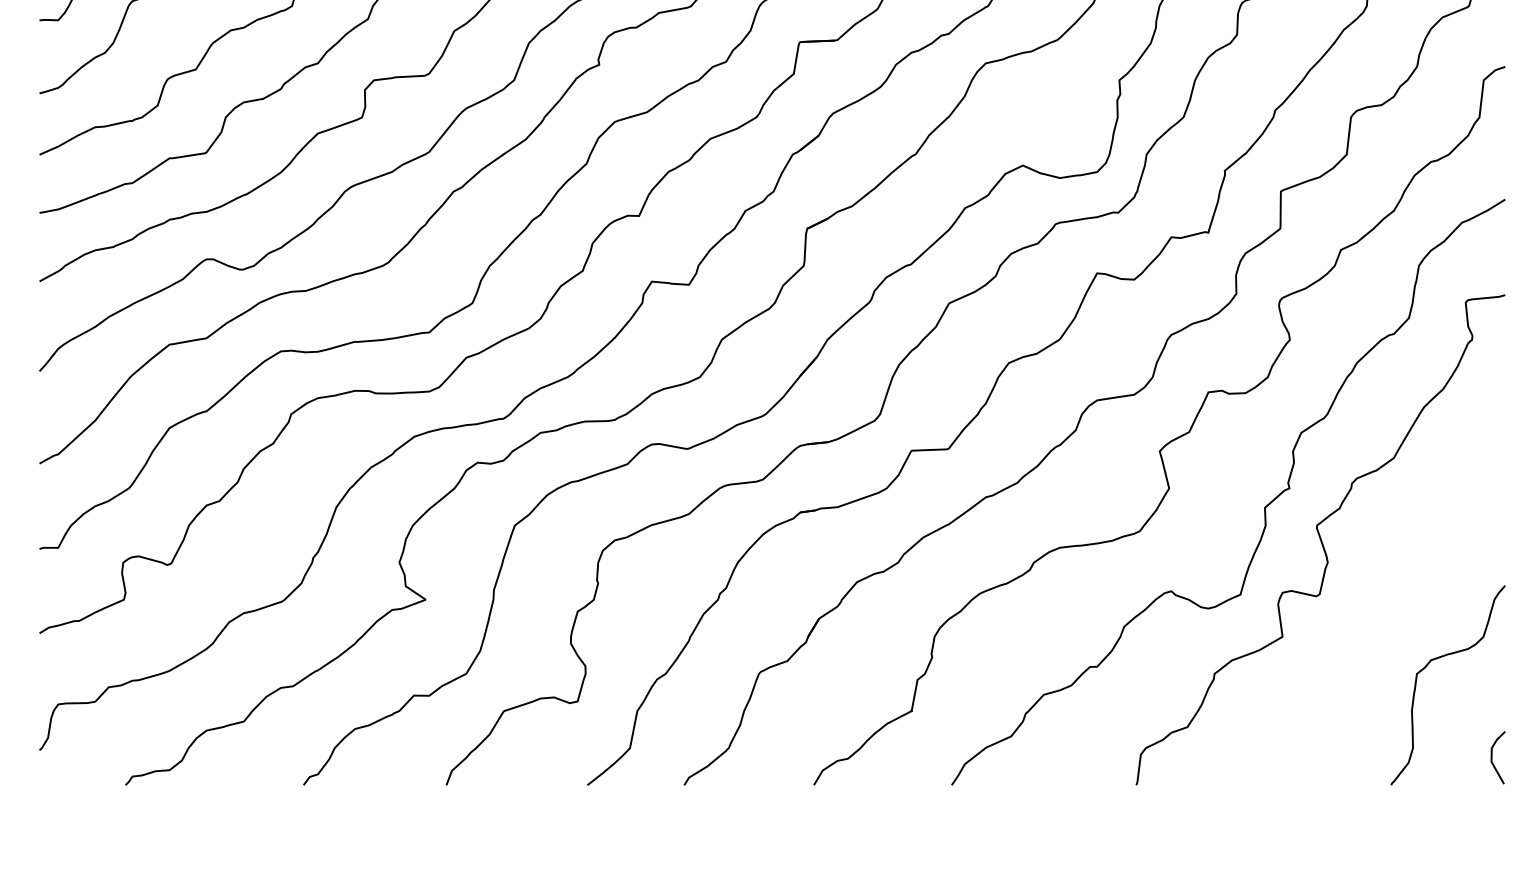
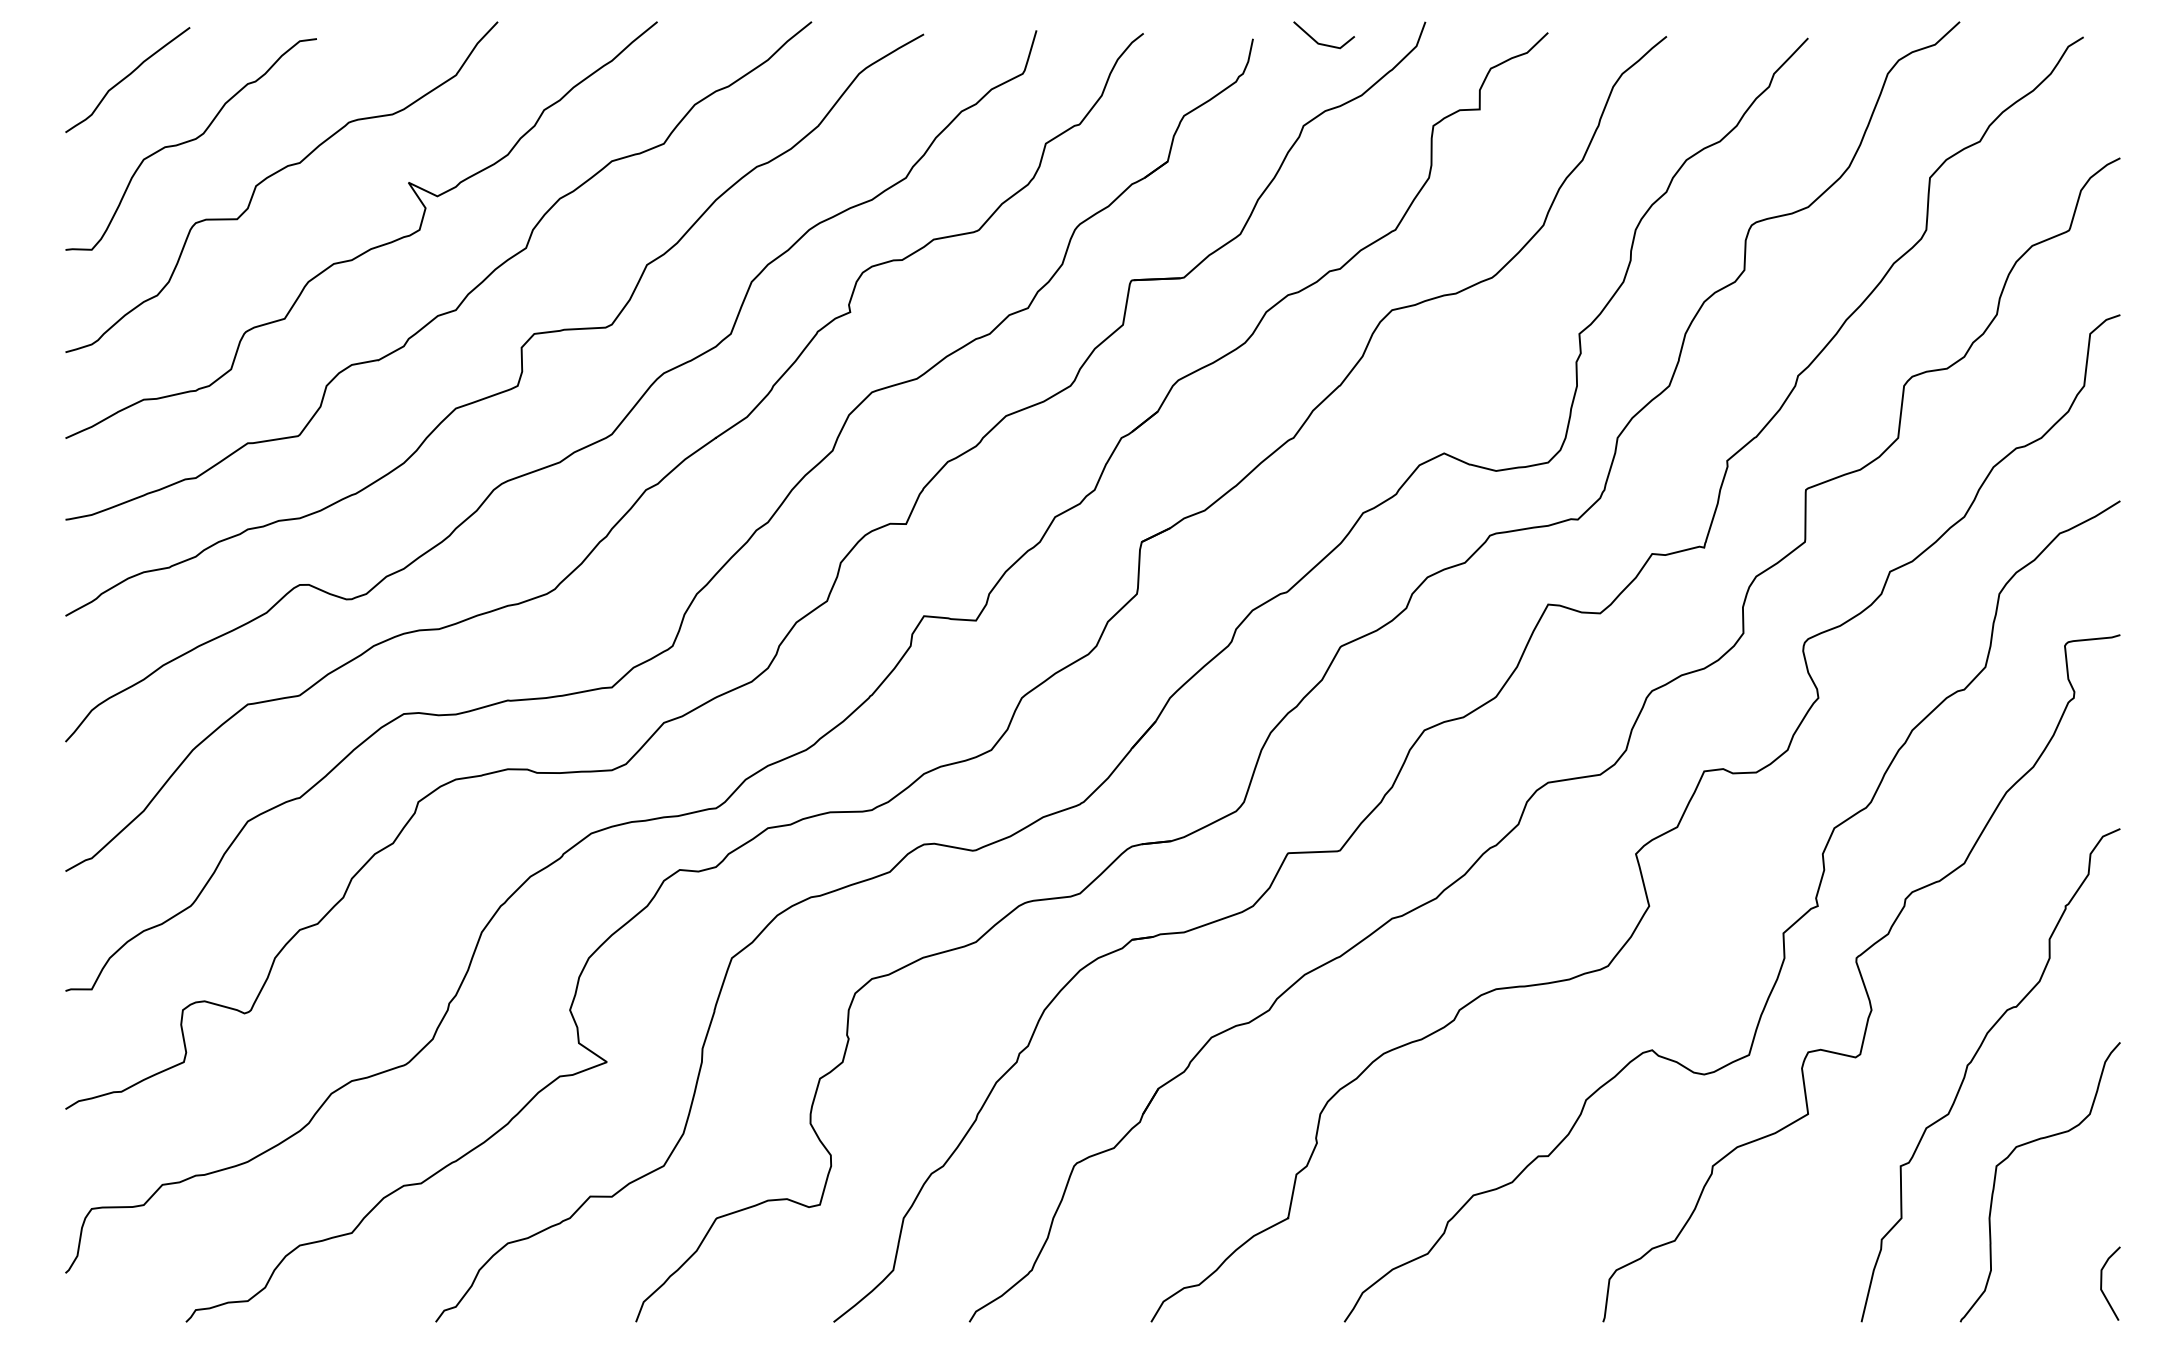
curve: (1399, 599) -> (1972, 1061), added

